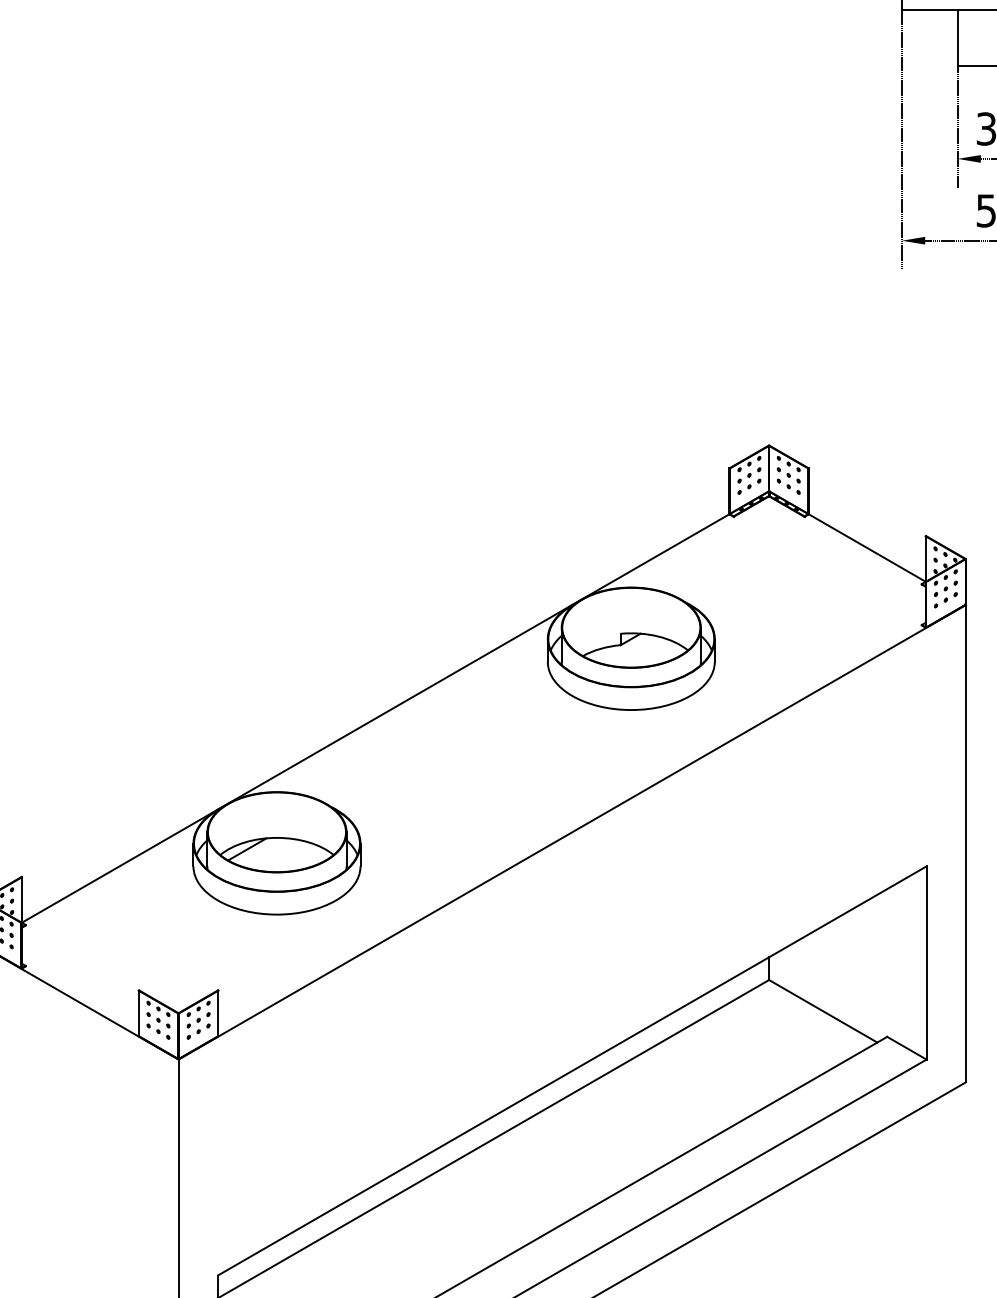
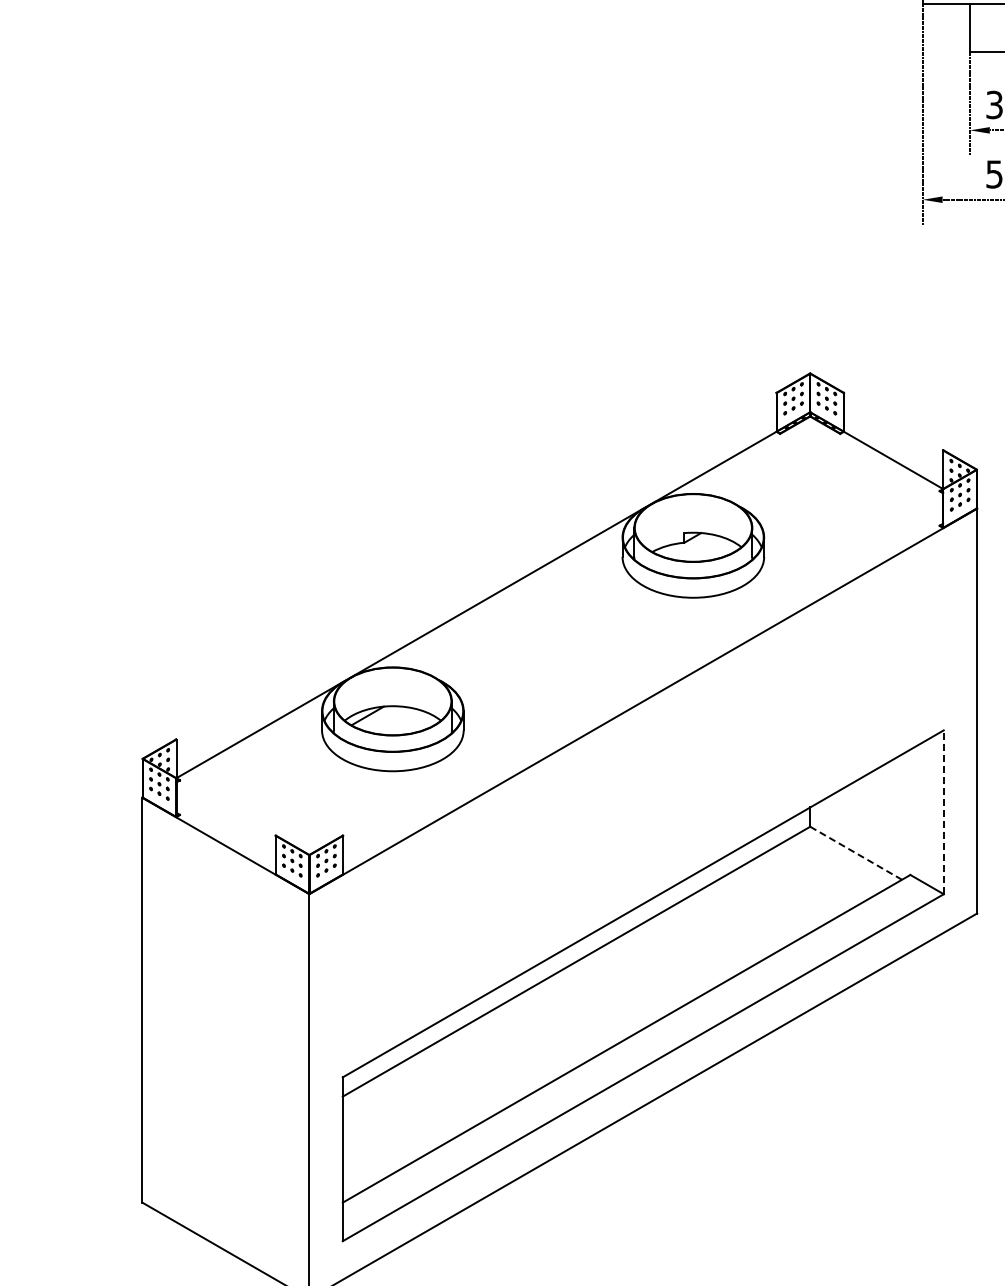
line: (926, 963) -> (943, 812), solid -> dashed
line: (822, 1011) -> (855, 853), solid -> dashed

